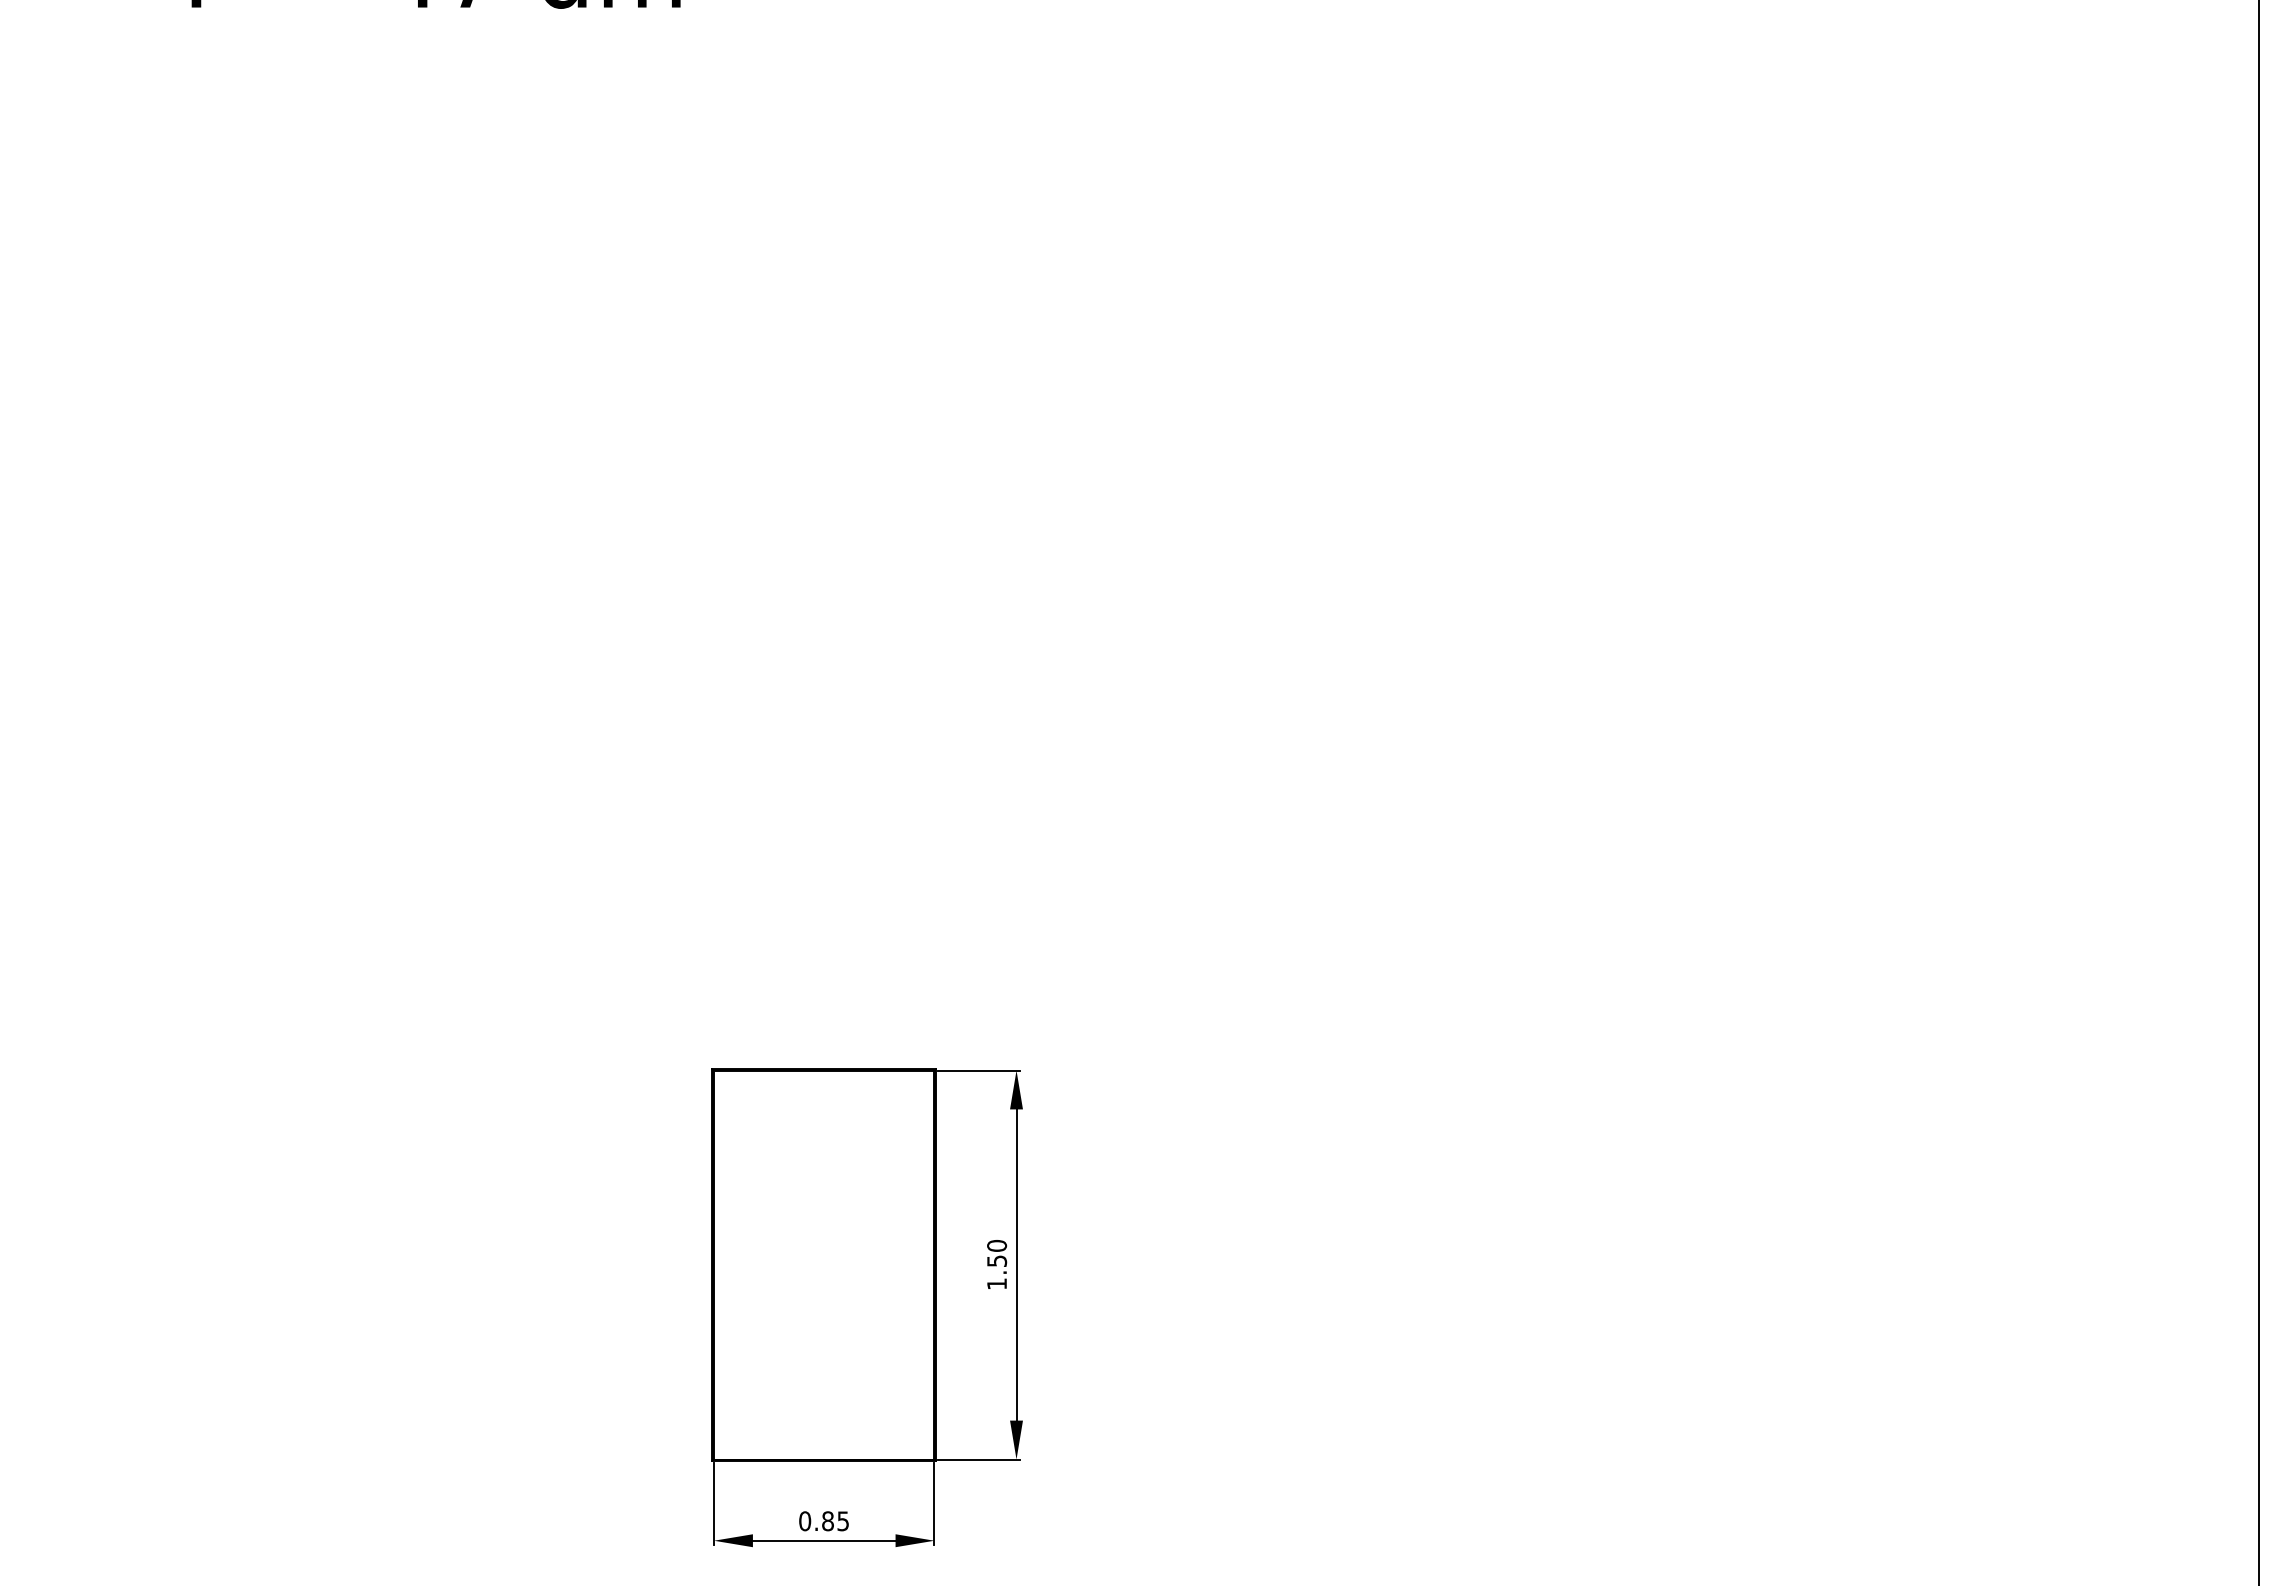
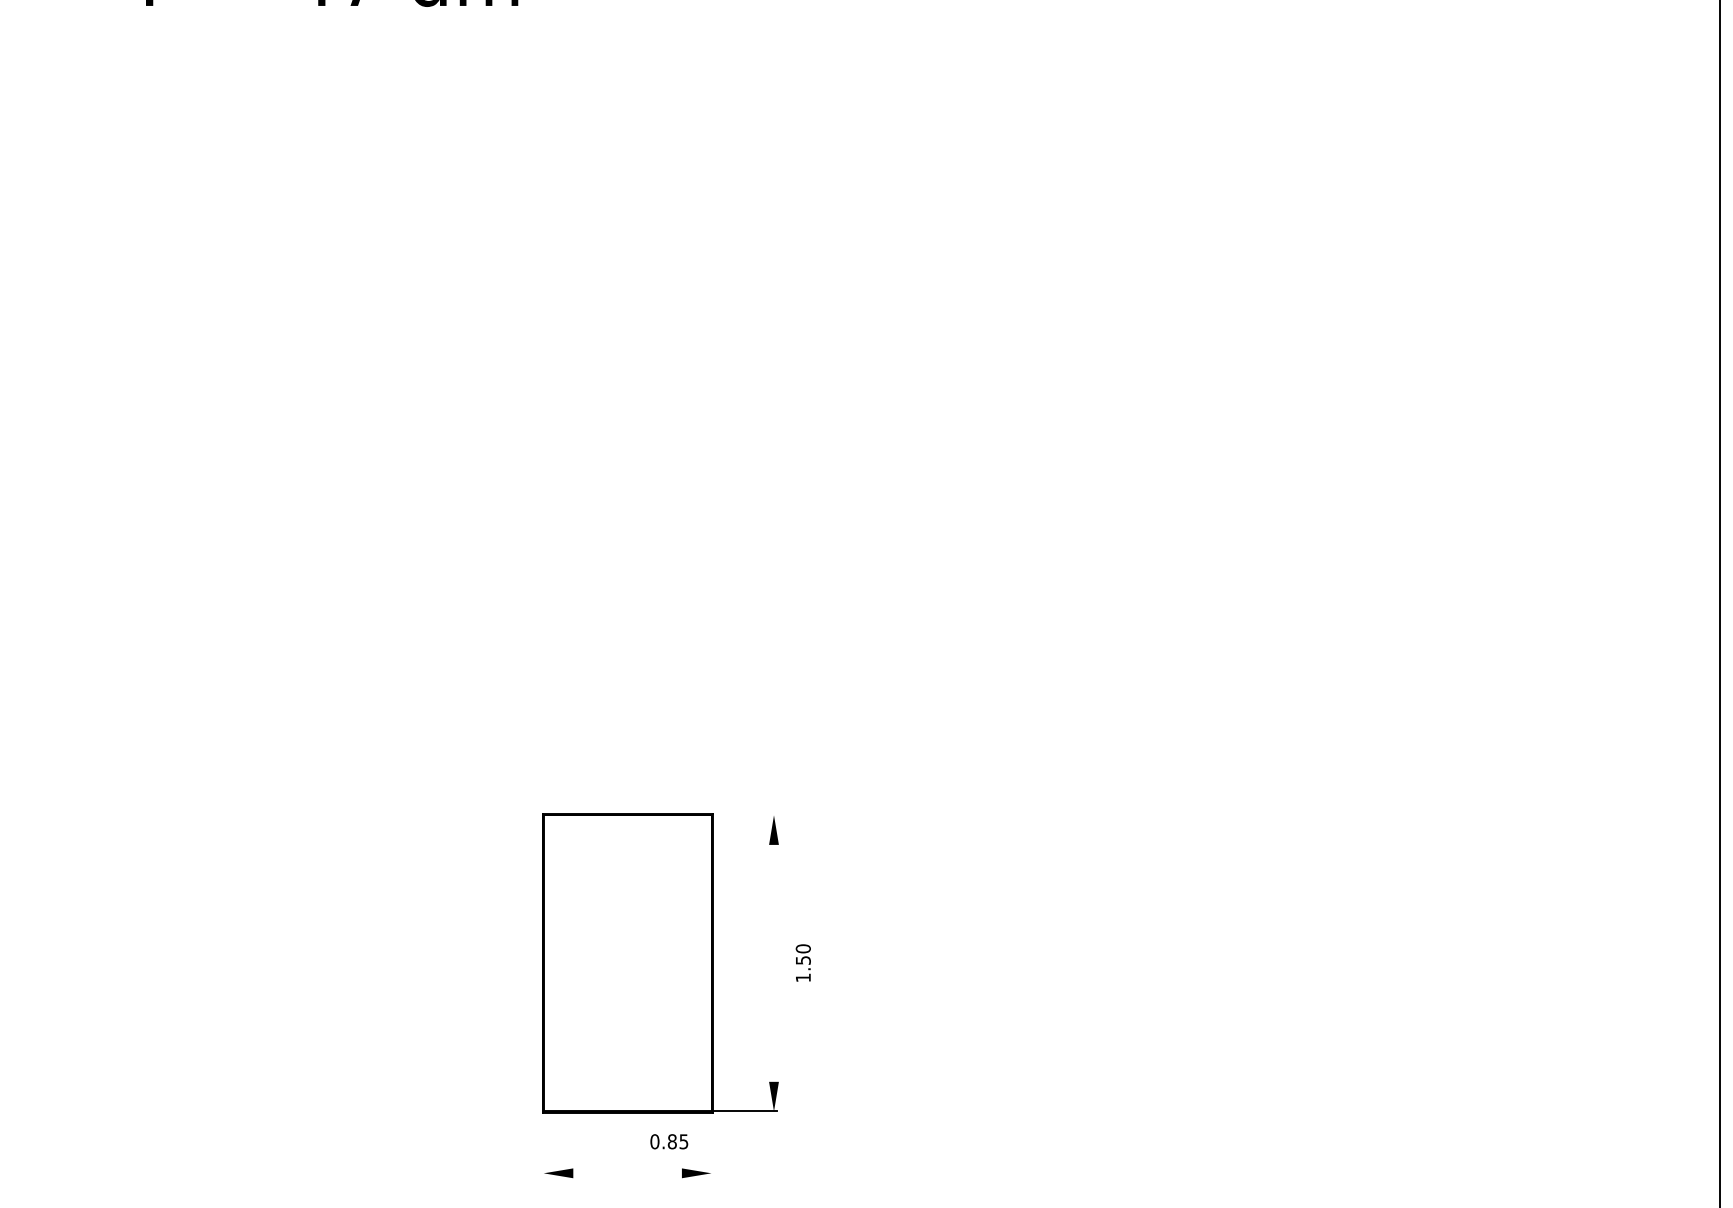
line: (979, 1070) -> (745, 815), removed
text: (997, 1264) -> (803, 963), moved
line: (1016, 1264) -> (773, 963), removed
line: (714, 1503) -> (544, 1144), removed
line: (934, 1503) -> (711, 1144), removed
text: (823, 1521) -> (668, 1141), moved
line: (823, 1540) -> (627, 1173), removed

